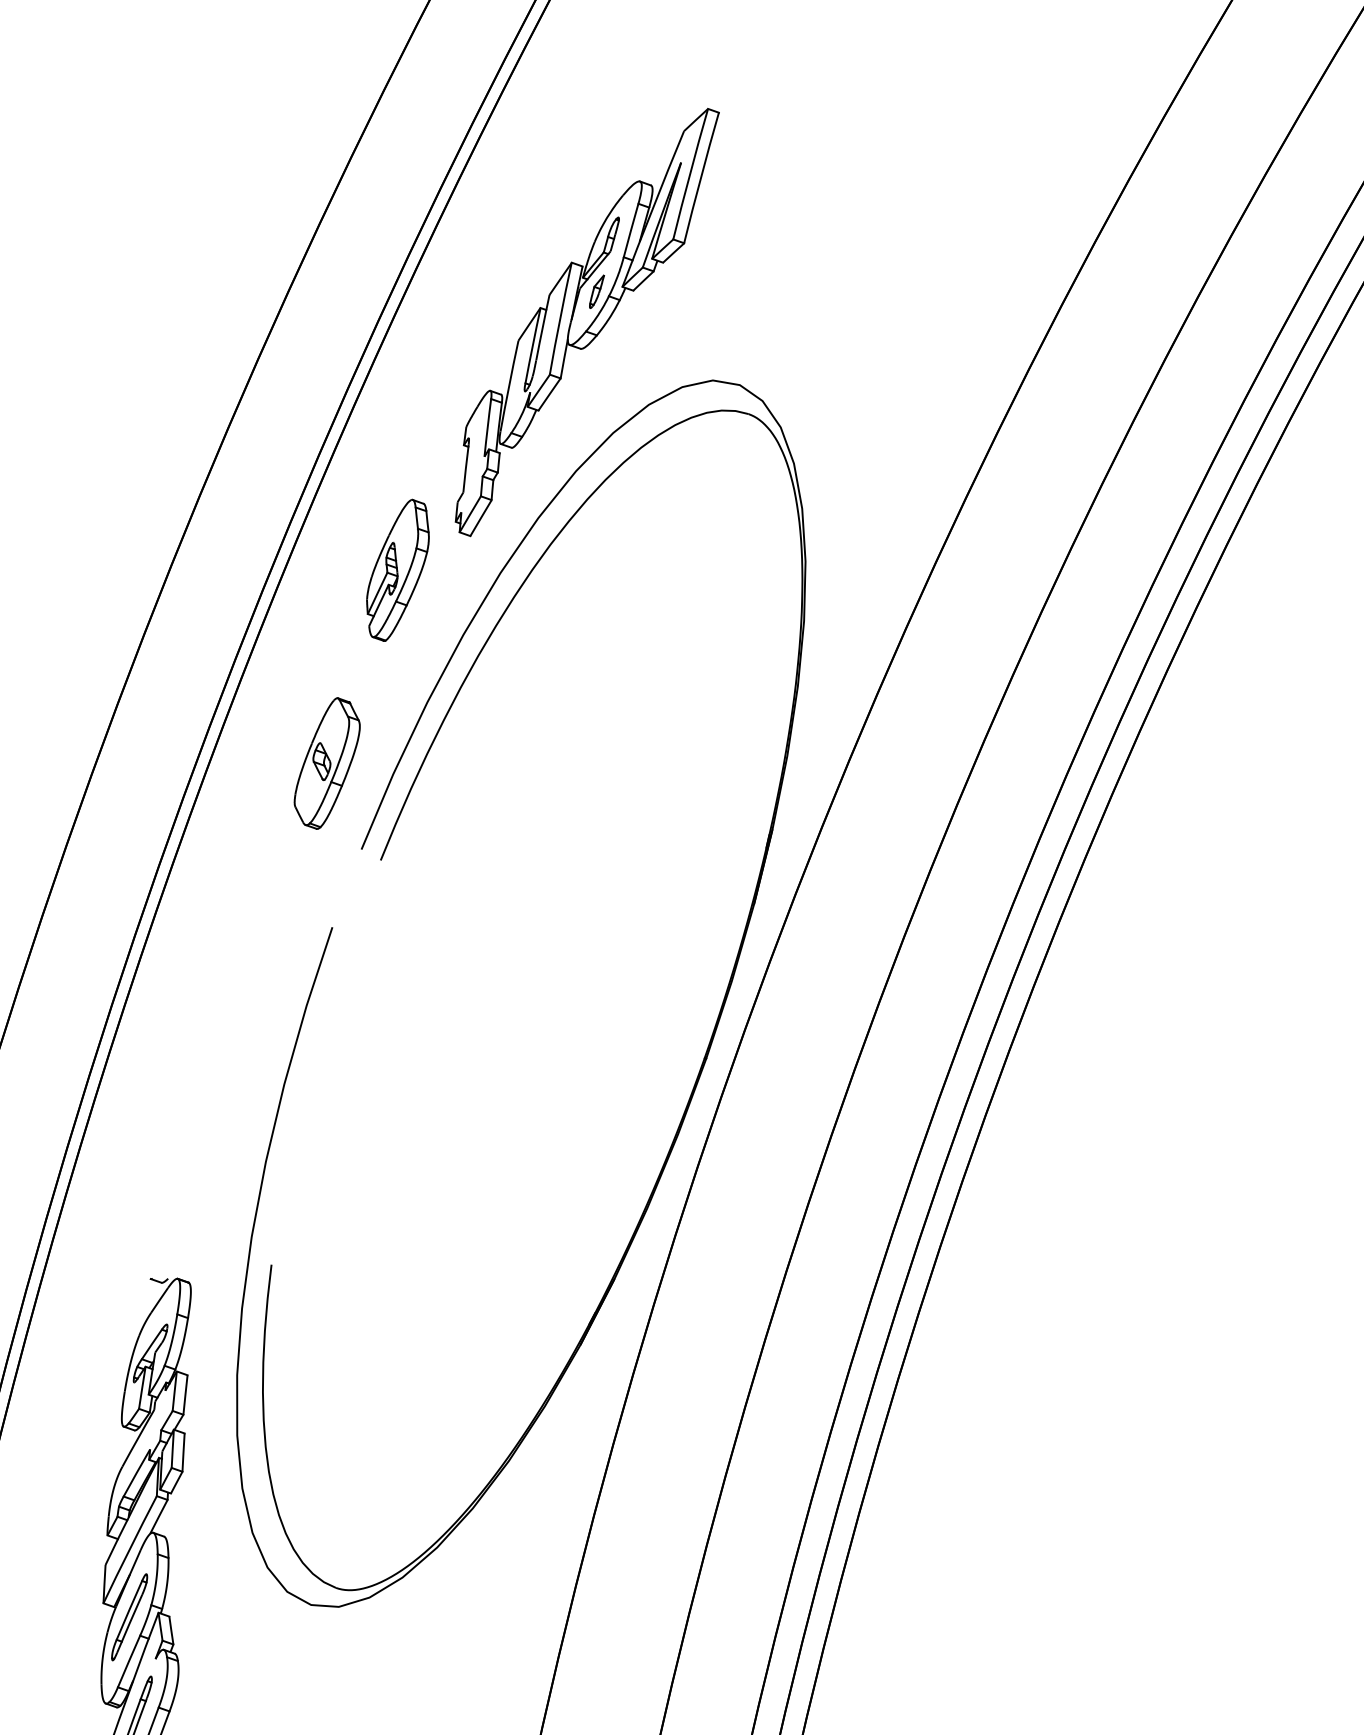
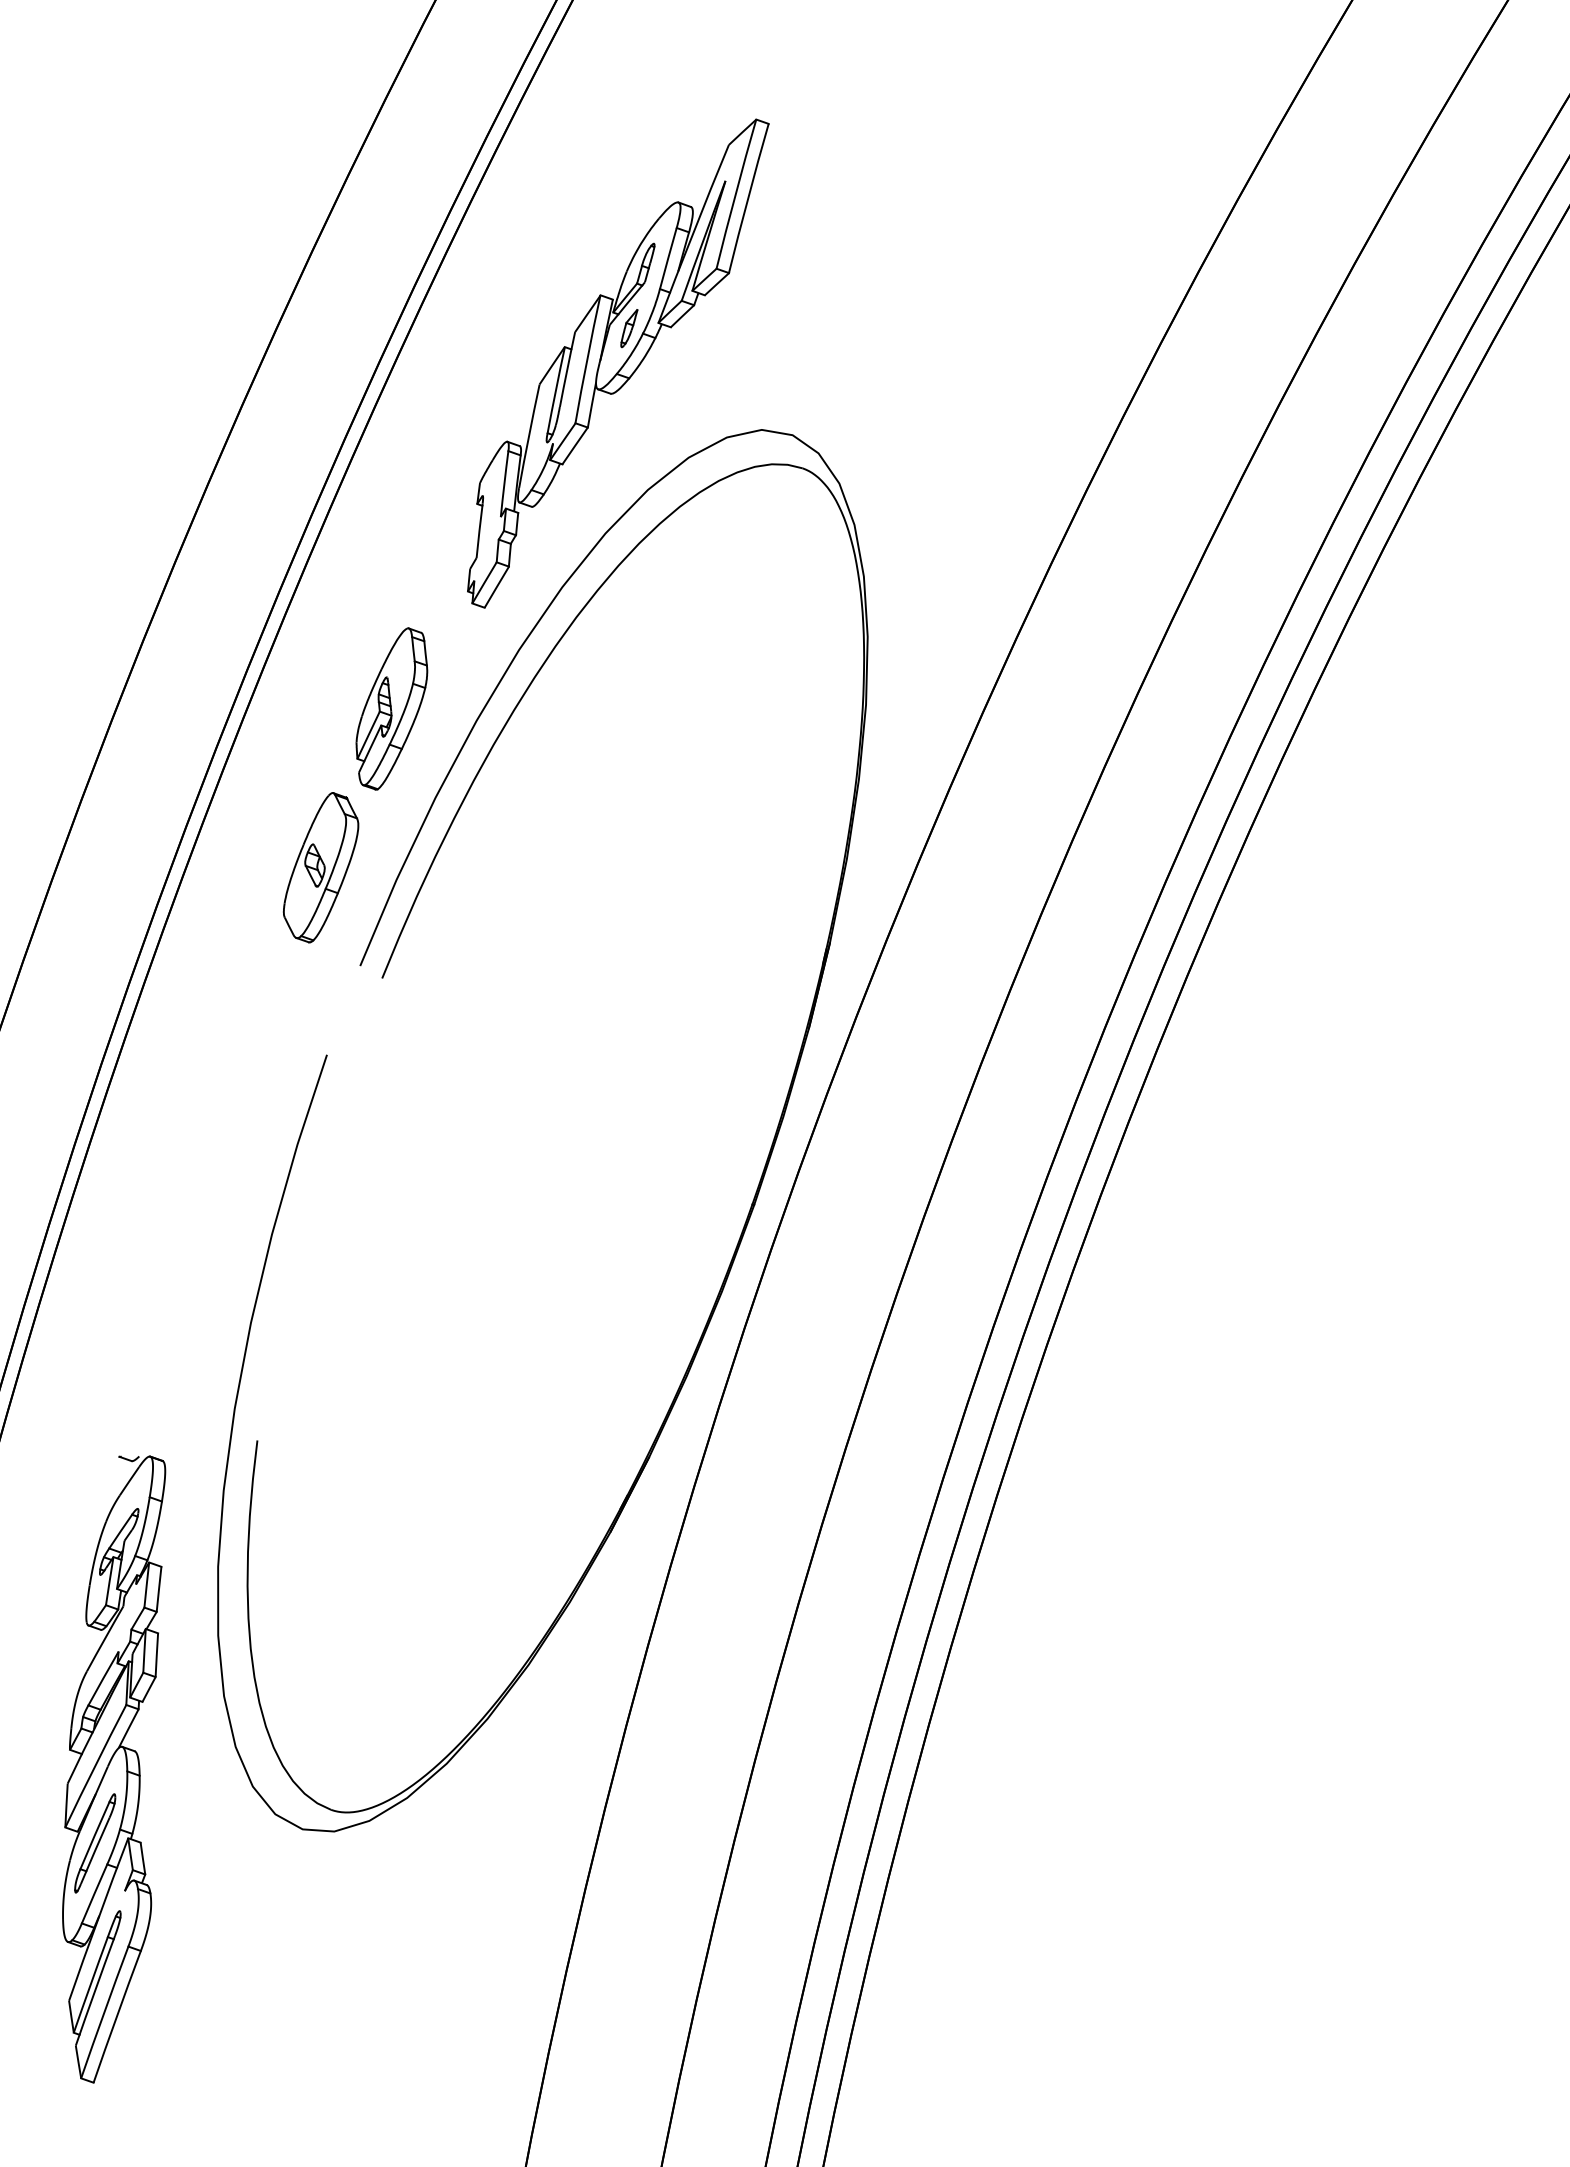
part: (397, 569) -> (391, 708), moved

